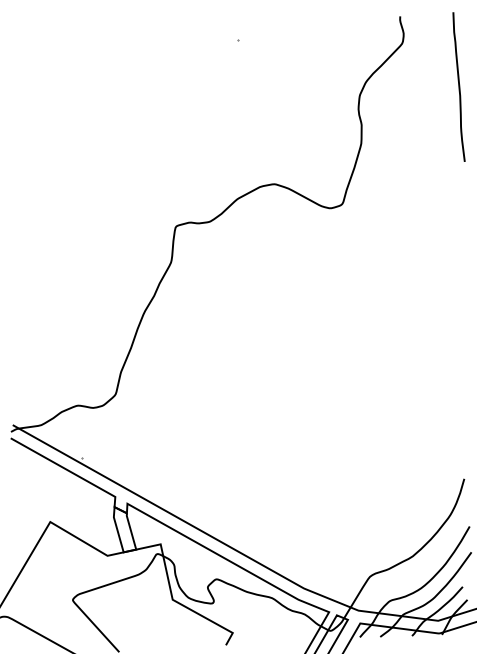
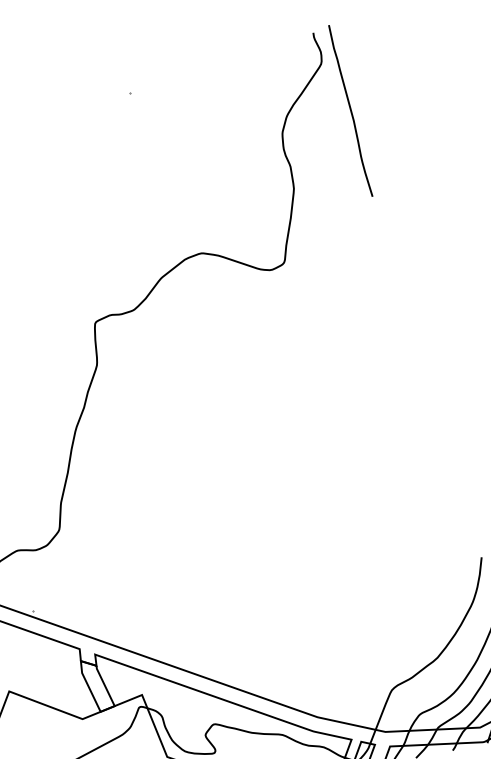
curve: (458, 86) -> (349, 110), moved

